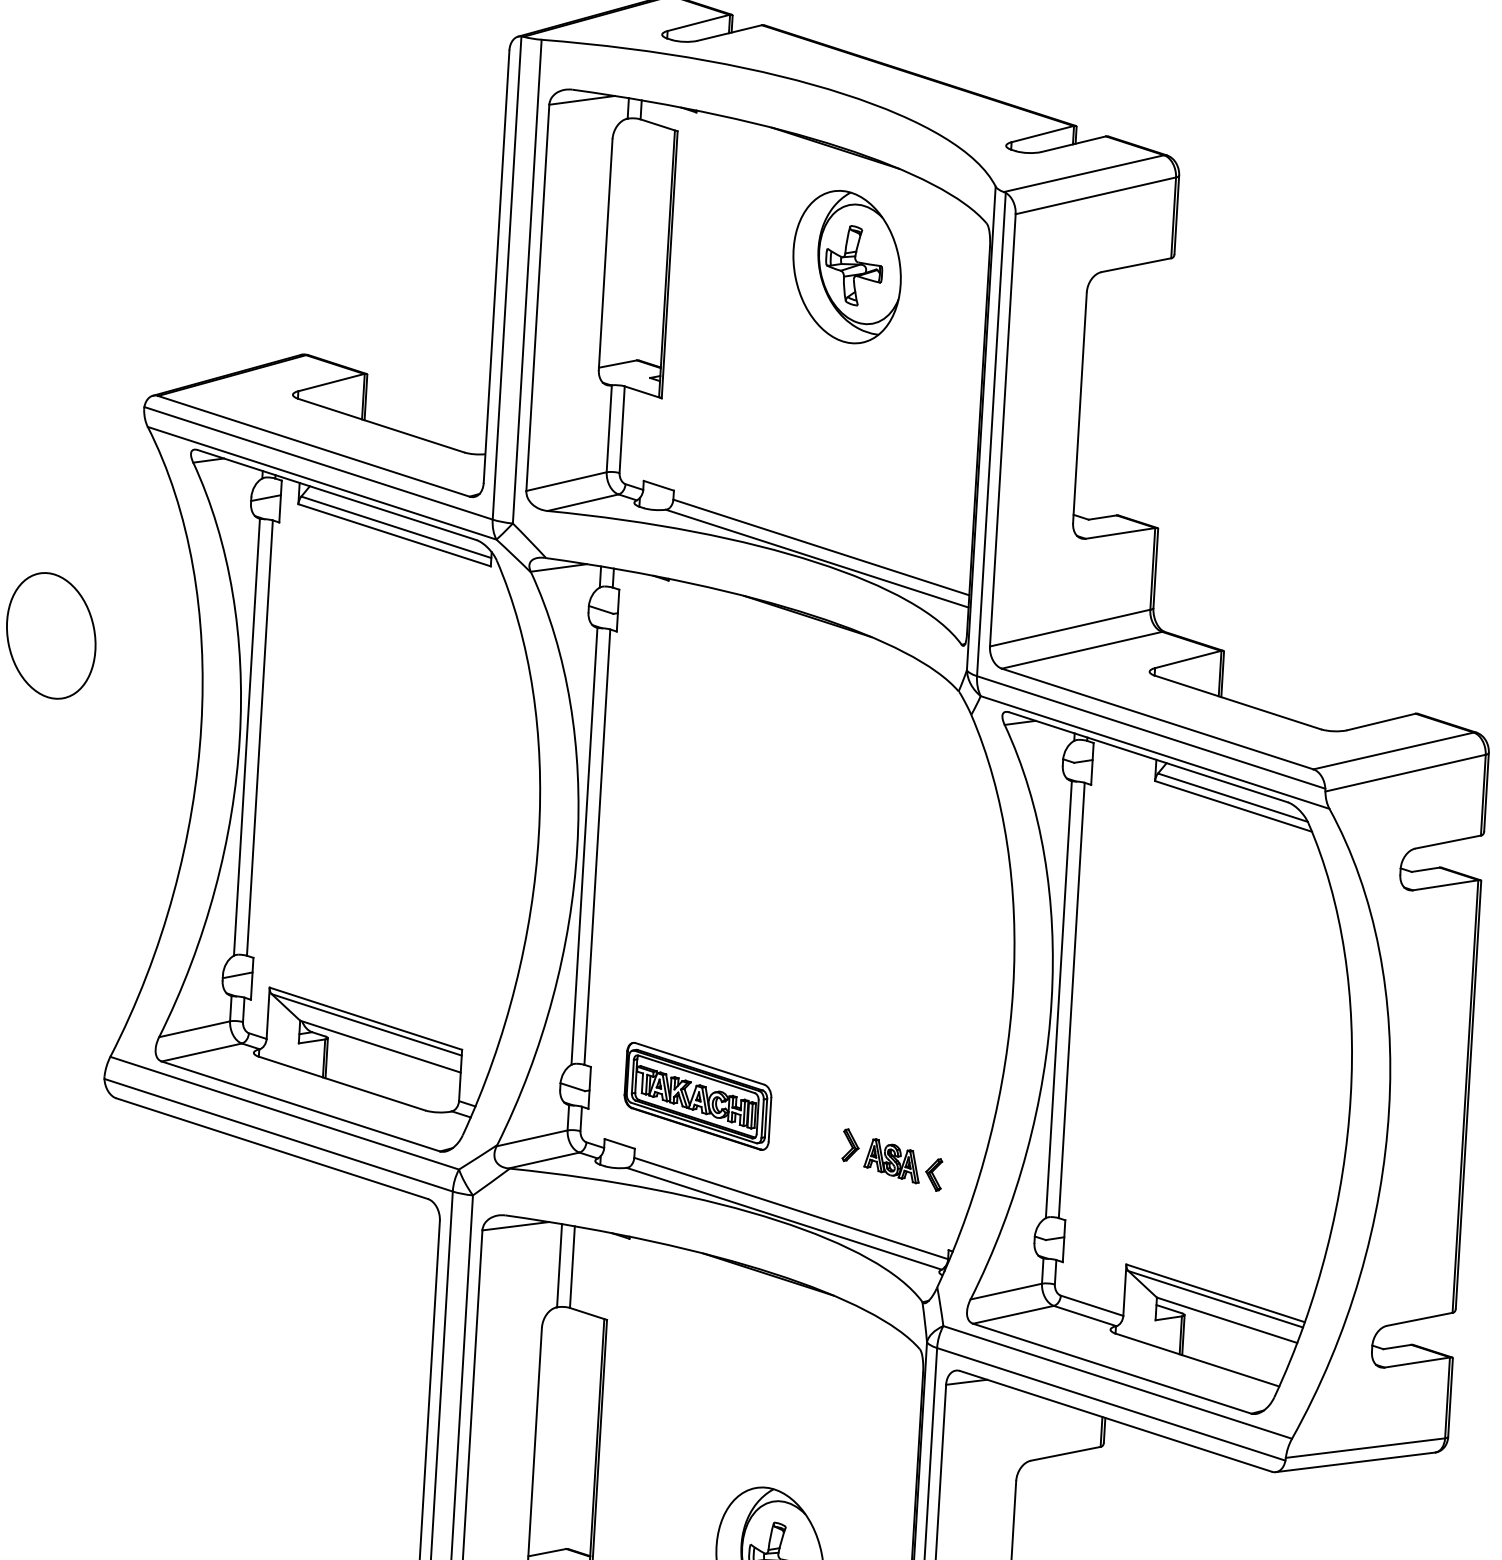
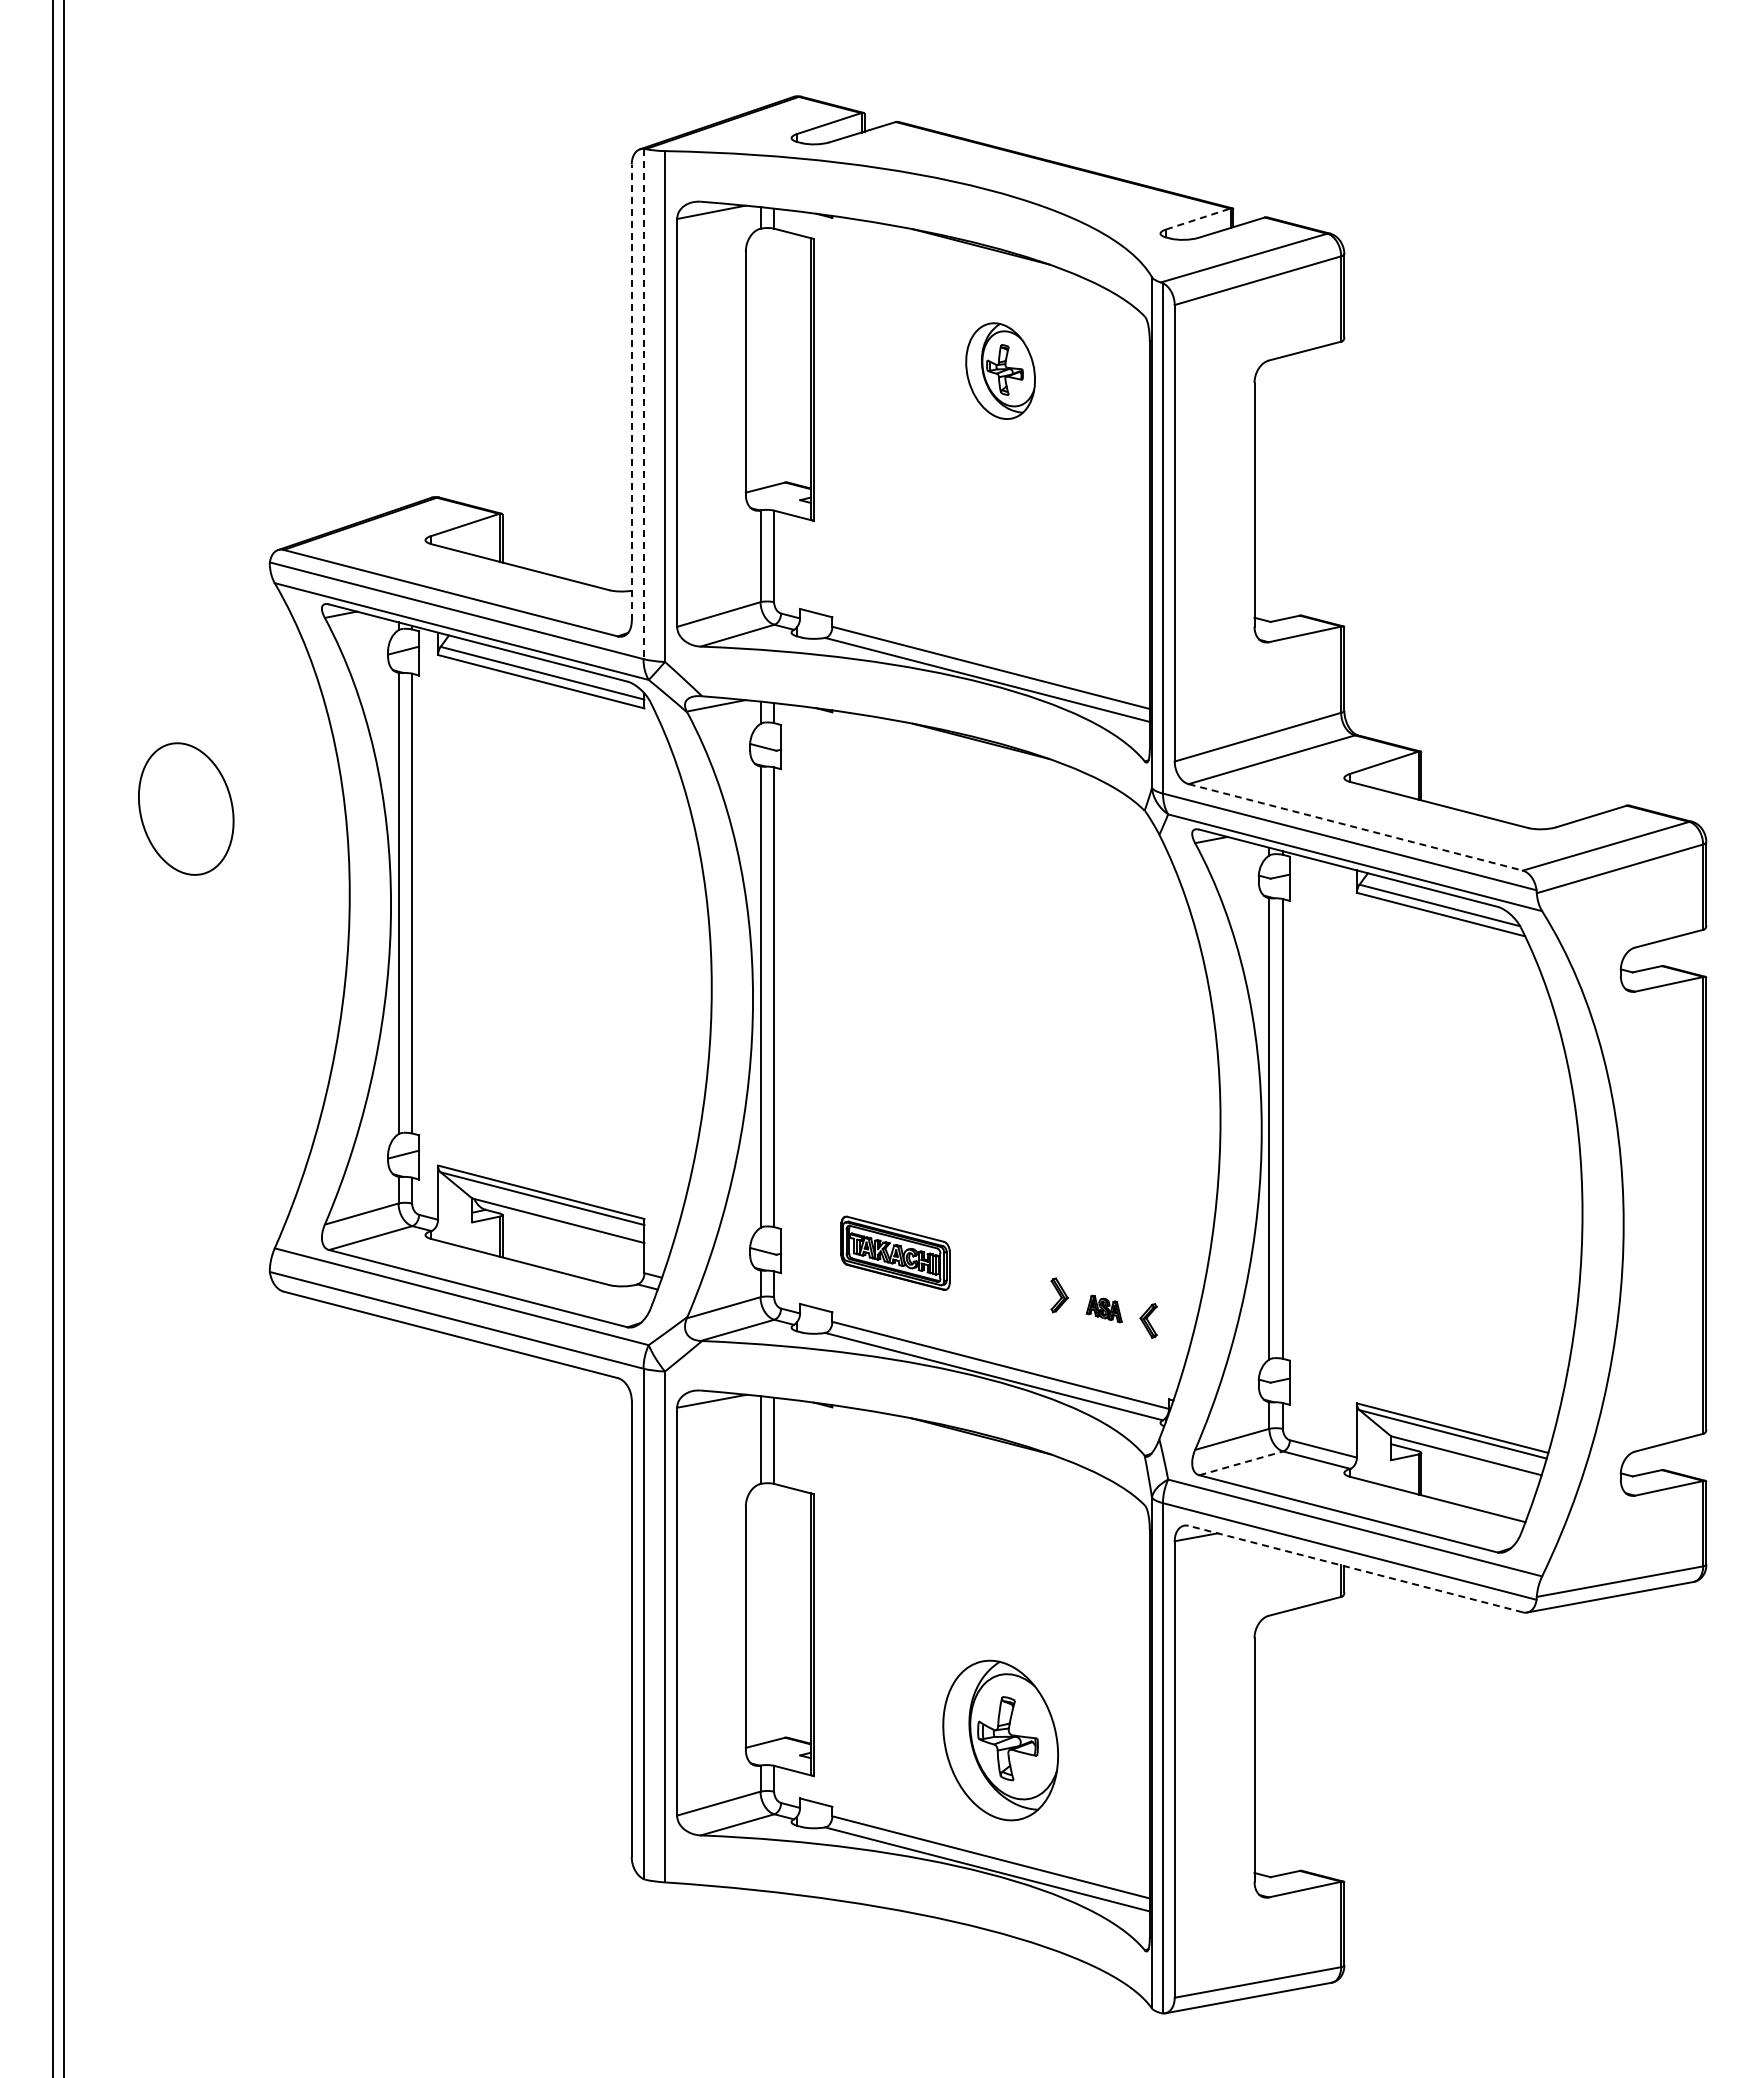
line: (1042, 134) -> (1198, 219), solid -> dashed
line: (496, 266) -> (631, 392), solid -> dashed
part: (846, 266) -> (1000, 370), size x0.6
line: (507, 278) -> (643, 404), solid -> dashed
line: (1157, 719) -> (1355, 827), solid -> dashed
part: (697, 1096) -> (895, 1253), size x0.7
part: (892, 1160) -> (1104, 1308), size x0.6
line: (1013, 1314) -> (1241, 1463), solid -> dashed
line: (1115, 1421) -> (1355, 1569), solid -> dashed

